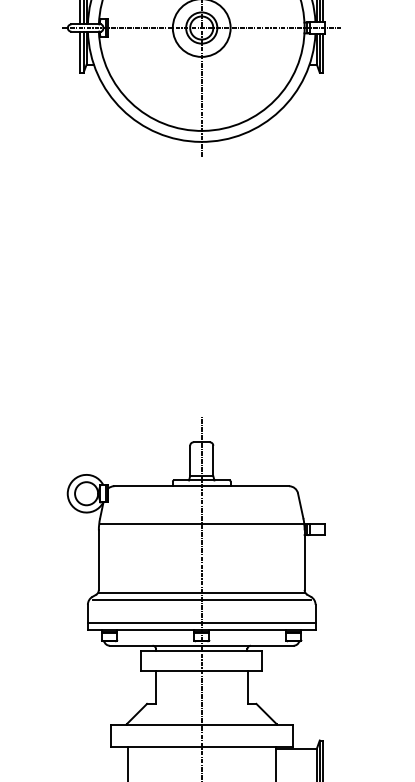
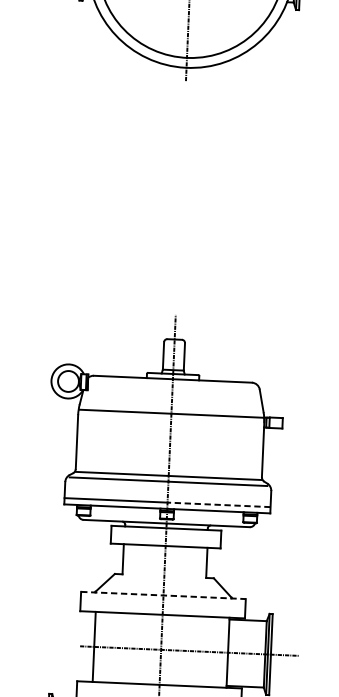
line: (258, 622) -> (218, 504), solid -> dashed
line: (202, 725) -> (164, 595), solid -> dashed

